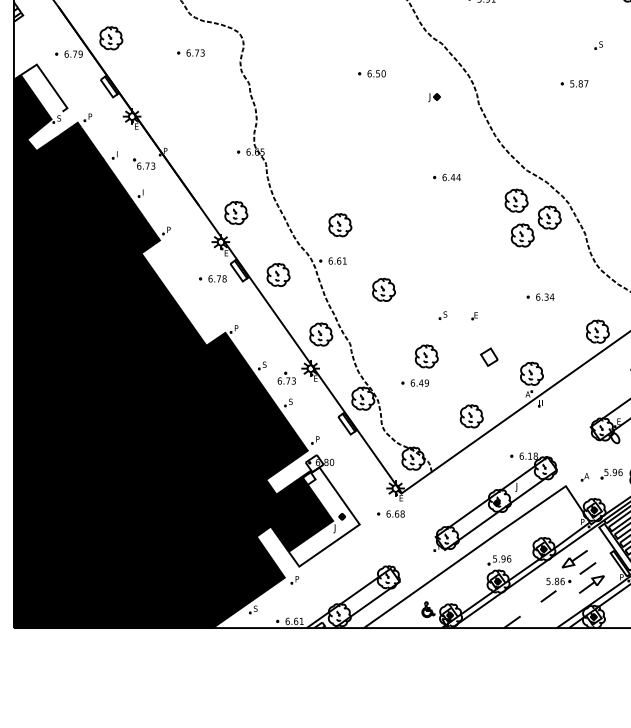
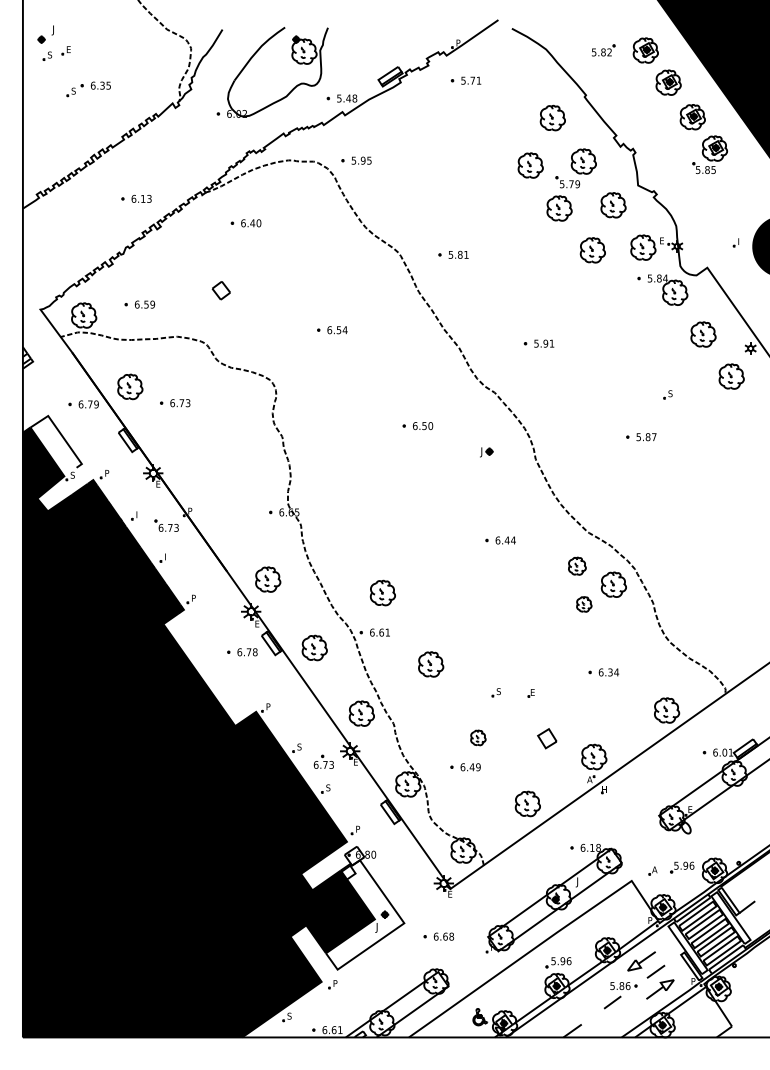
part: (191, 53) -> (175, 403), moved
part: (516, 201) -> (577, 566), size x0.7
part: (523, 235) -> (584, 604), size x0.6
part: (426, 356) -> (478, 737), size x0.6
part: (390, 513) -> (438, 936), moved

